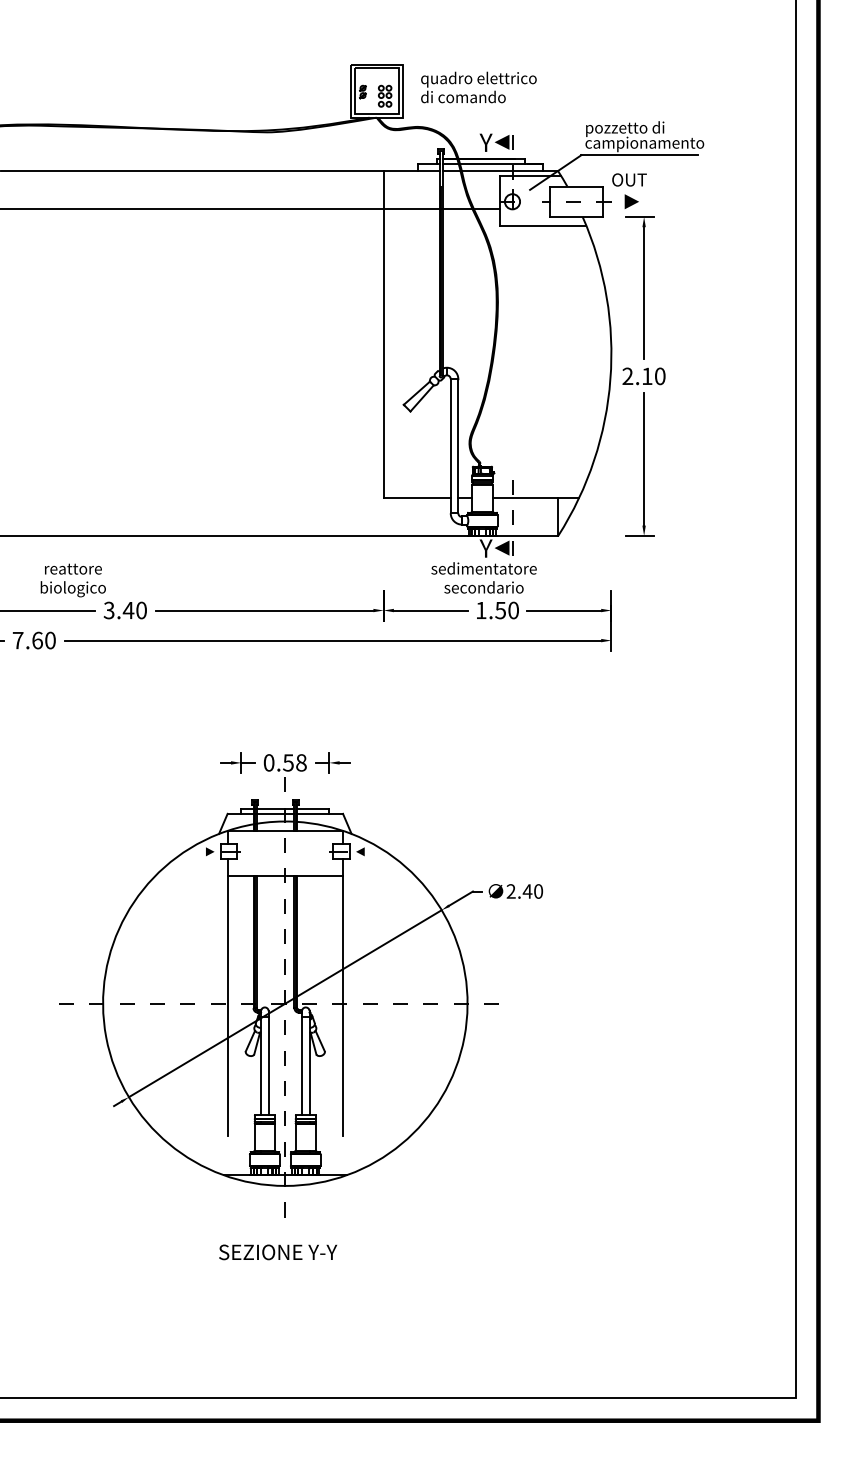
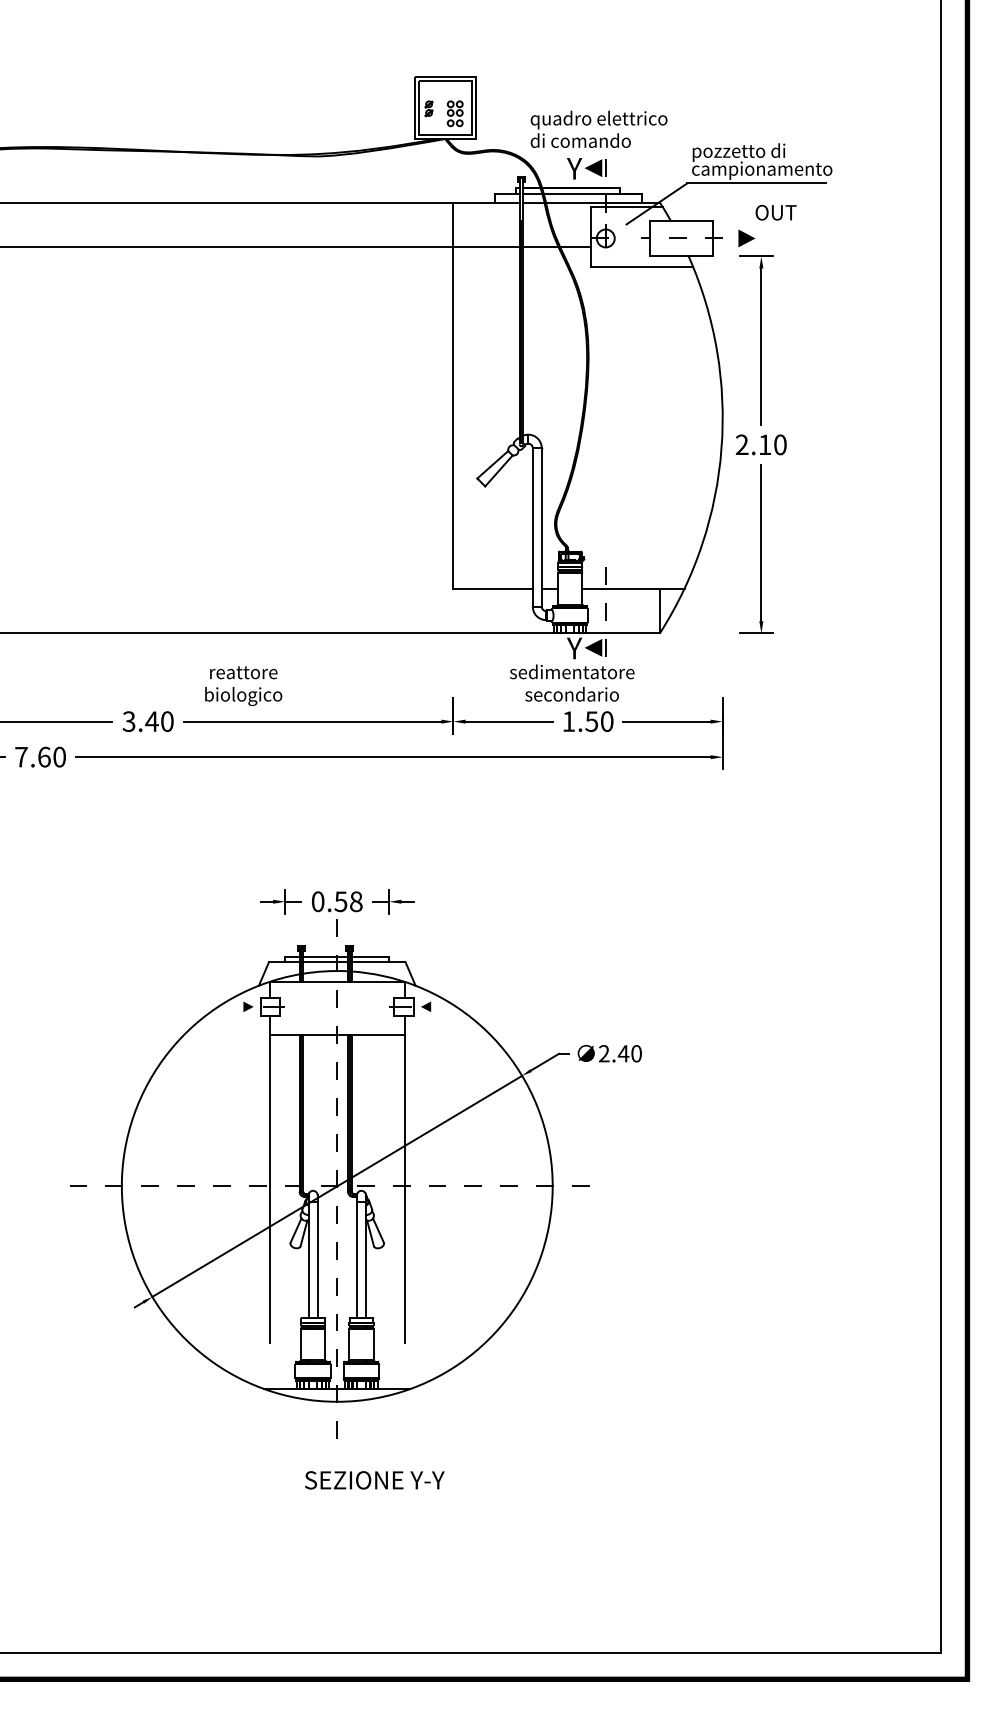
text: (478, 86) -> (598, 128), moved
text: (629, 179) -> (775, 212), moved
text: (73, 579) -> (243, 685), moved
text: (277, 1252) -> (374, 1480), moved

